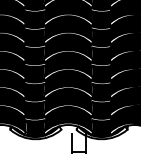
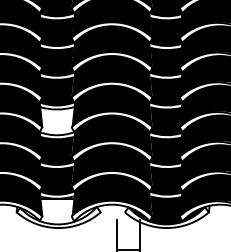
fill: (34, 73) -> (56, 120), removed
fill: (35, 128) -> (58, 210), removed

